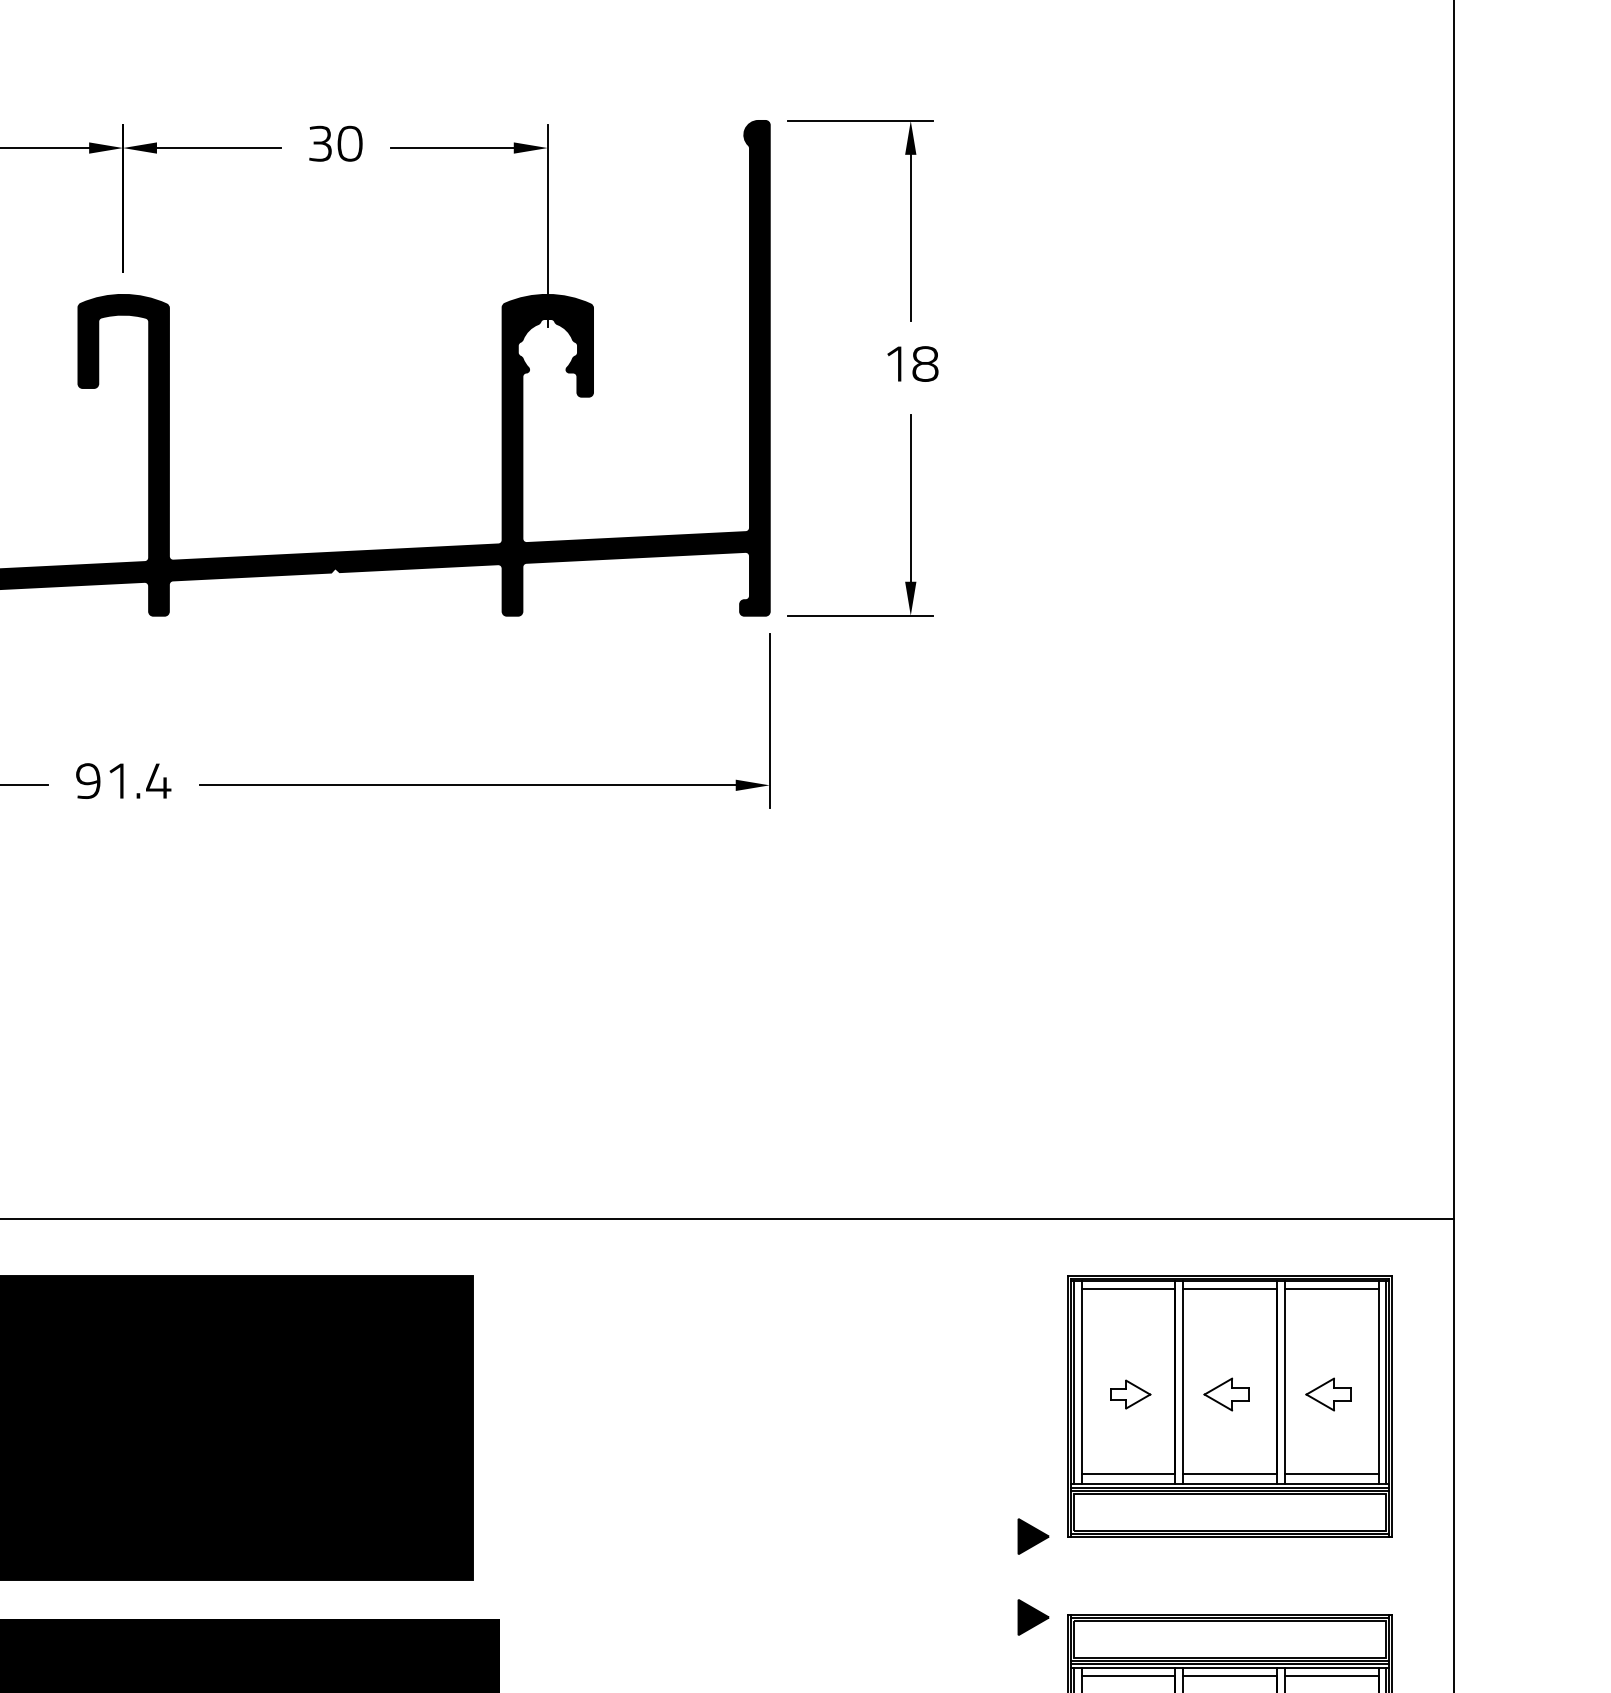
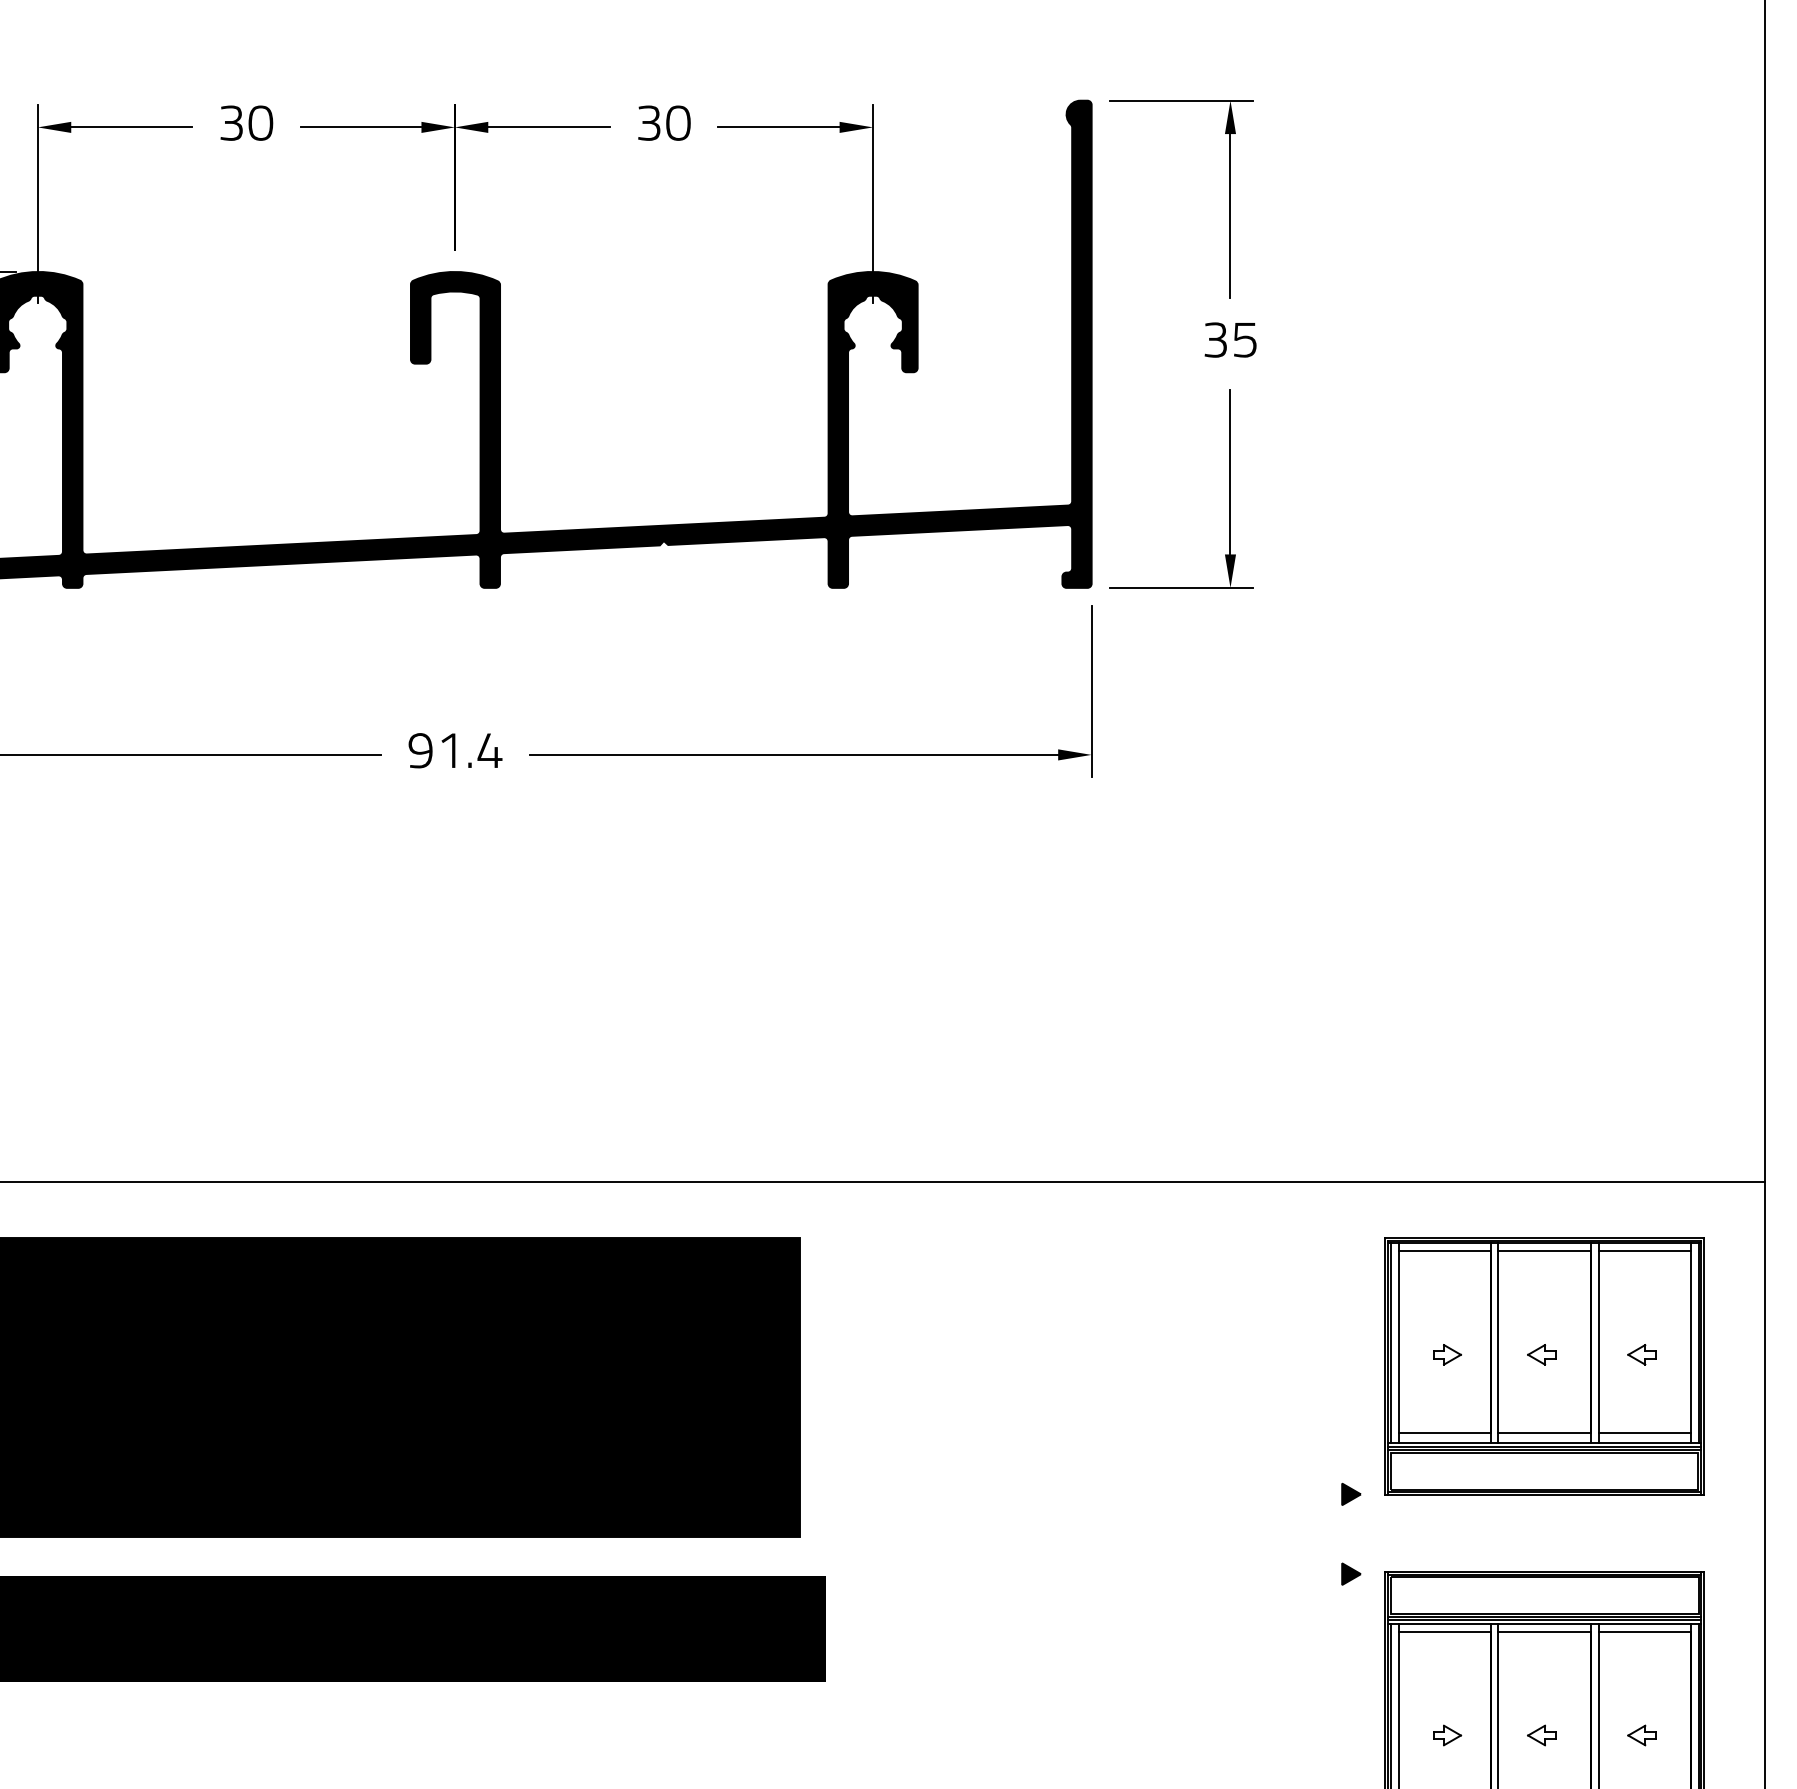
text: (910, 363) -> (1230, 339), 18 -> 35
part: (1131, 1394) -> (1447, 1354), size x0.71
part: (1226, 1394) -> (1541, 1354), size x0.62
part: (1328, 1394) -> (1641, 1354), size x0.62
part: (1033, 1535) -> (1351, 1493), size x0.62
part: (1033, 1616) -> (1351, 1573), size x0.62

